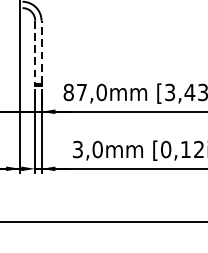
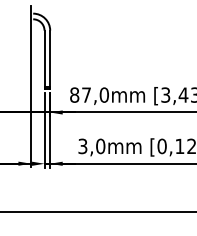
line: (41, 51) -> (50, 58), dashed -> solid
line: (35, 52) -> (44, 59), dashed -> solid

